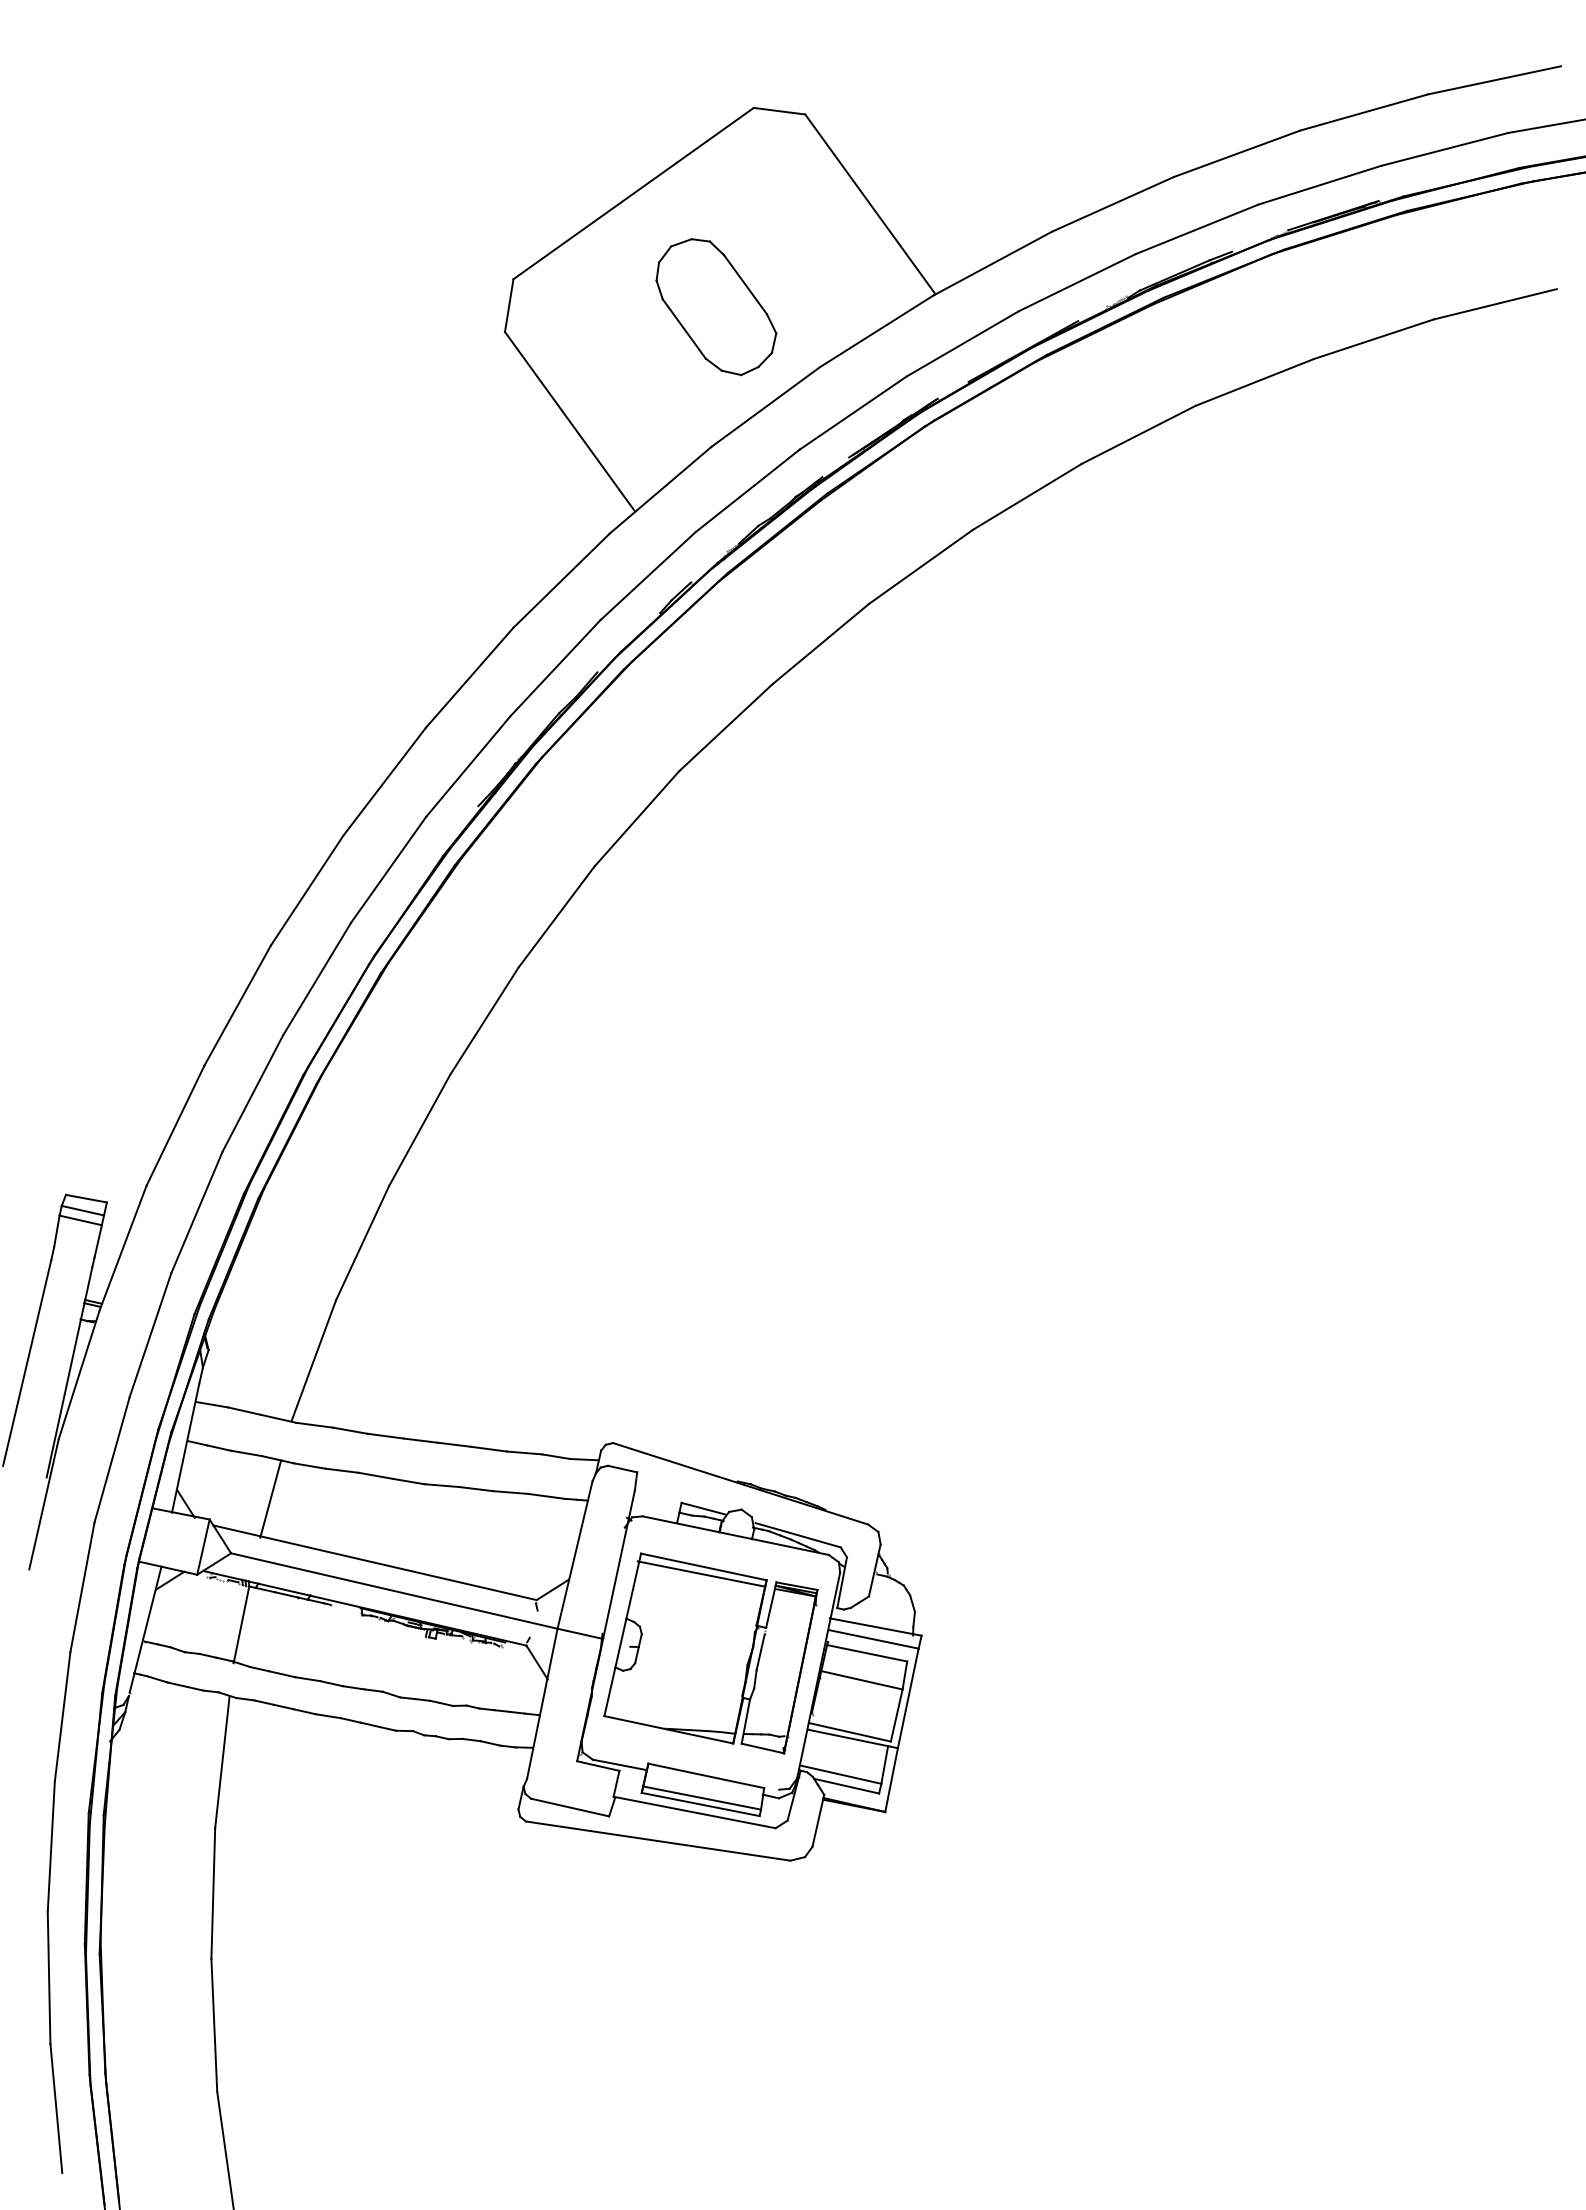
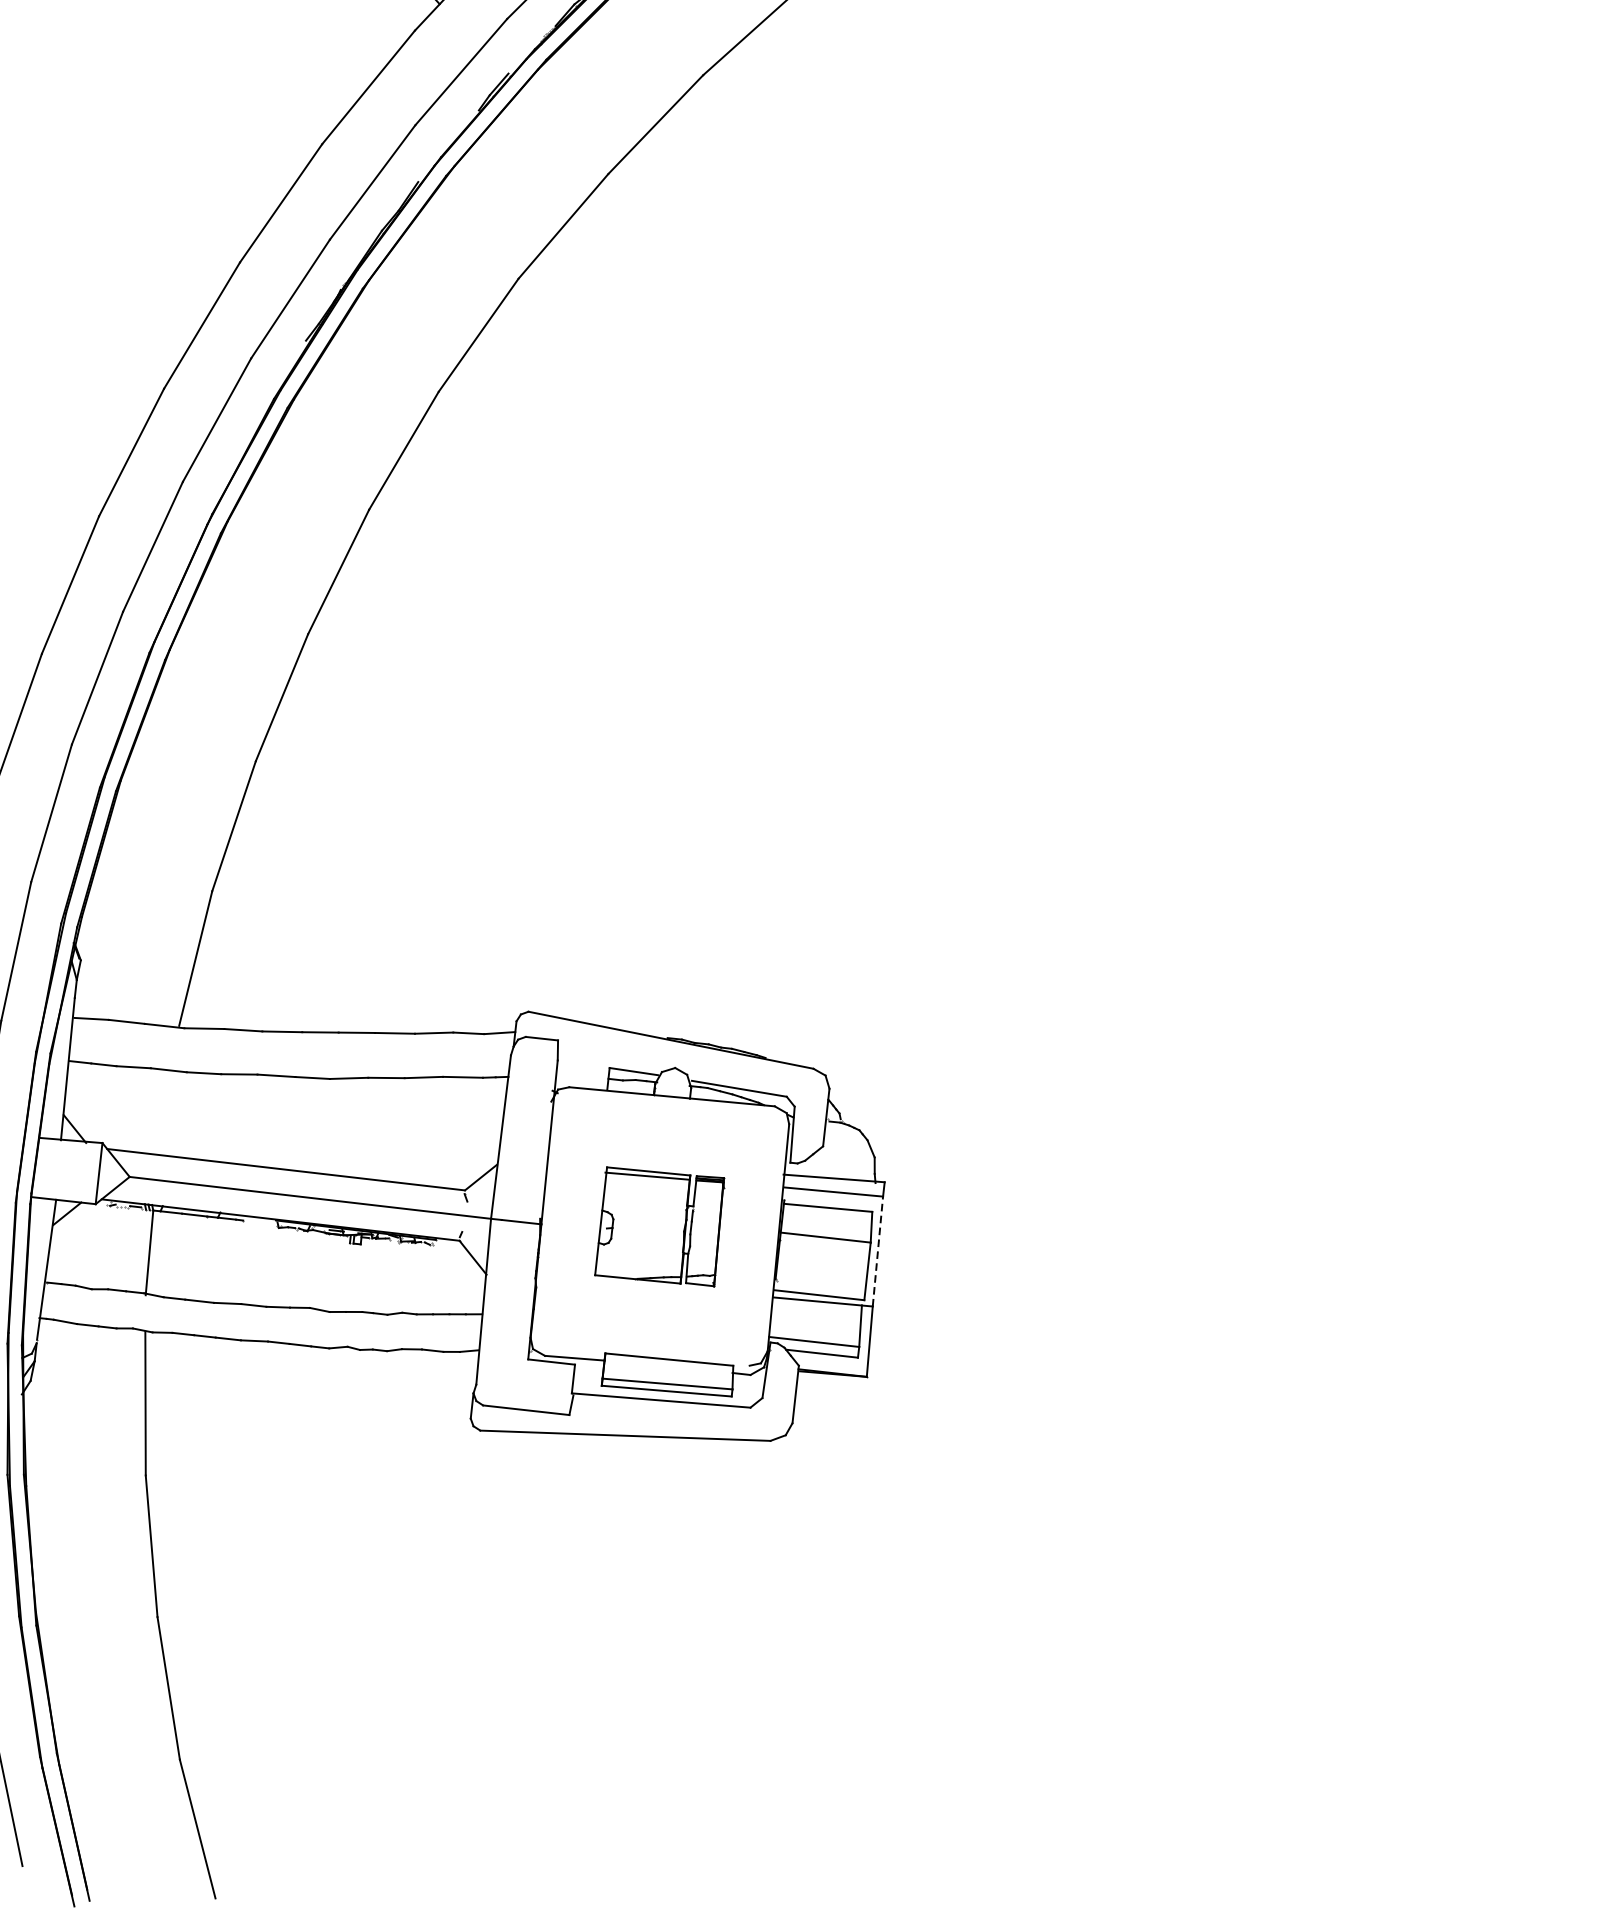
line: (270, 1498) -> (165, 1113), removed
part: (710, 1653) -> (659, 1227), size x0.6
line: (908, 1698) -> (878, 1251), solid -> dashed

